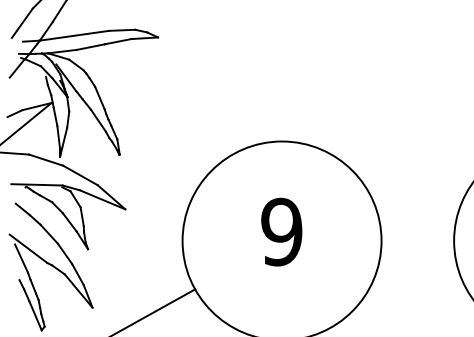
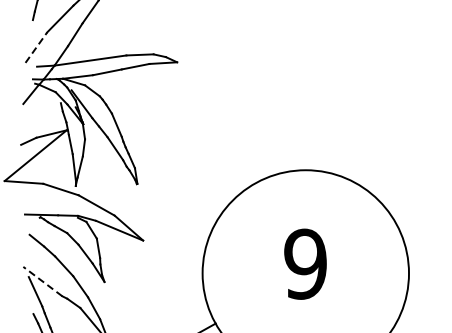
line: (22, 22) -> (36, 46), solid -> dashed
line: (28, 248) -> (42, 281), solid -> dashed

